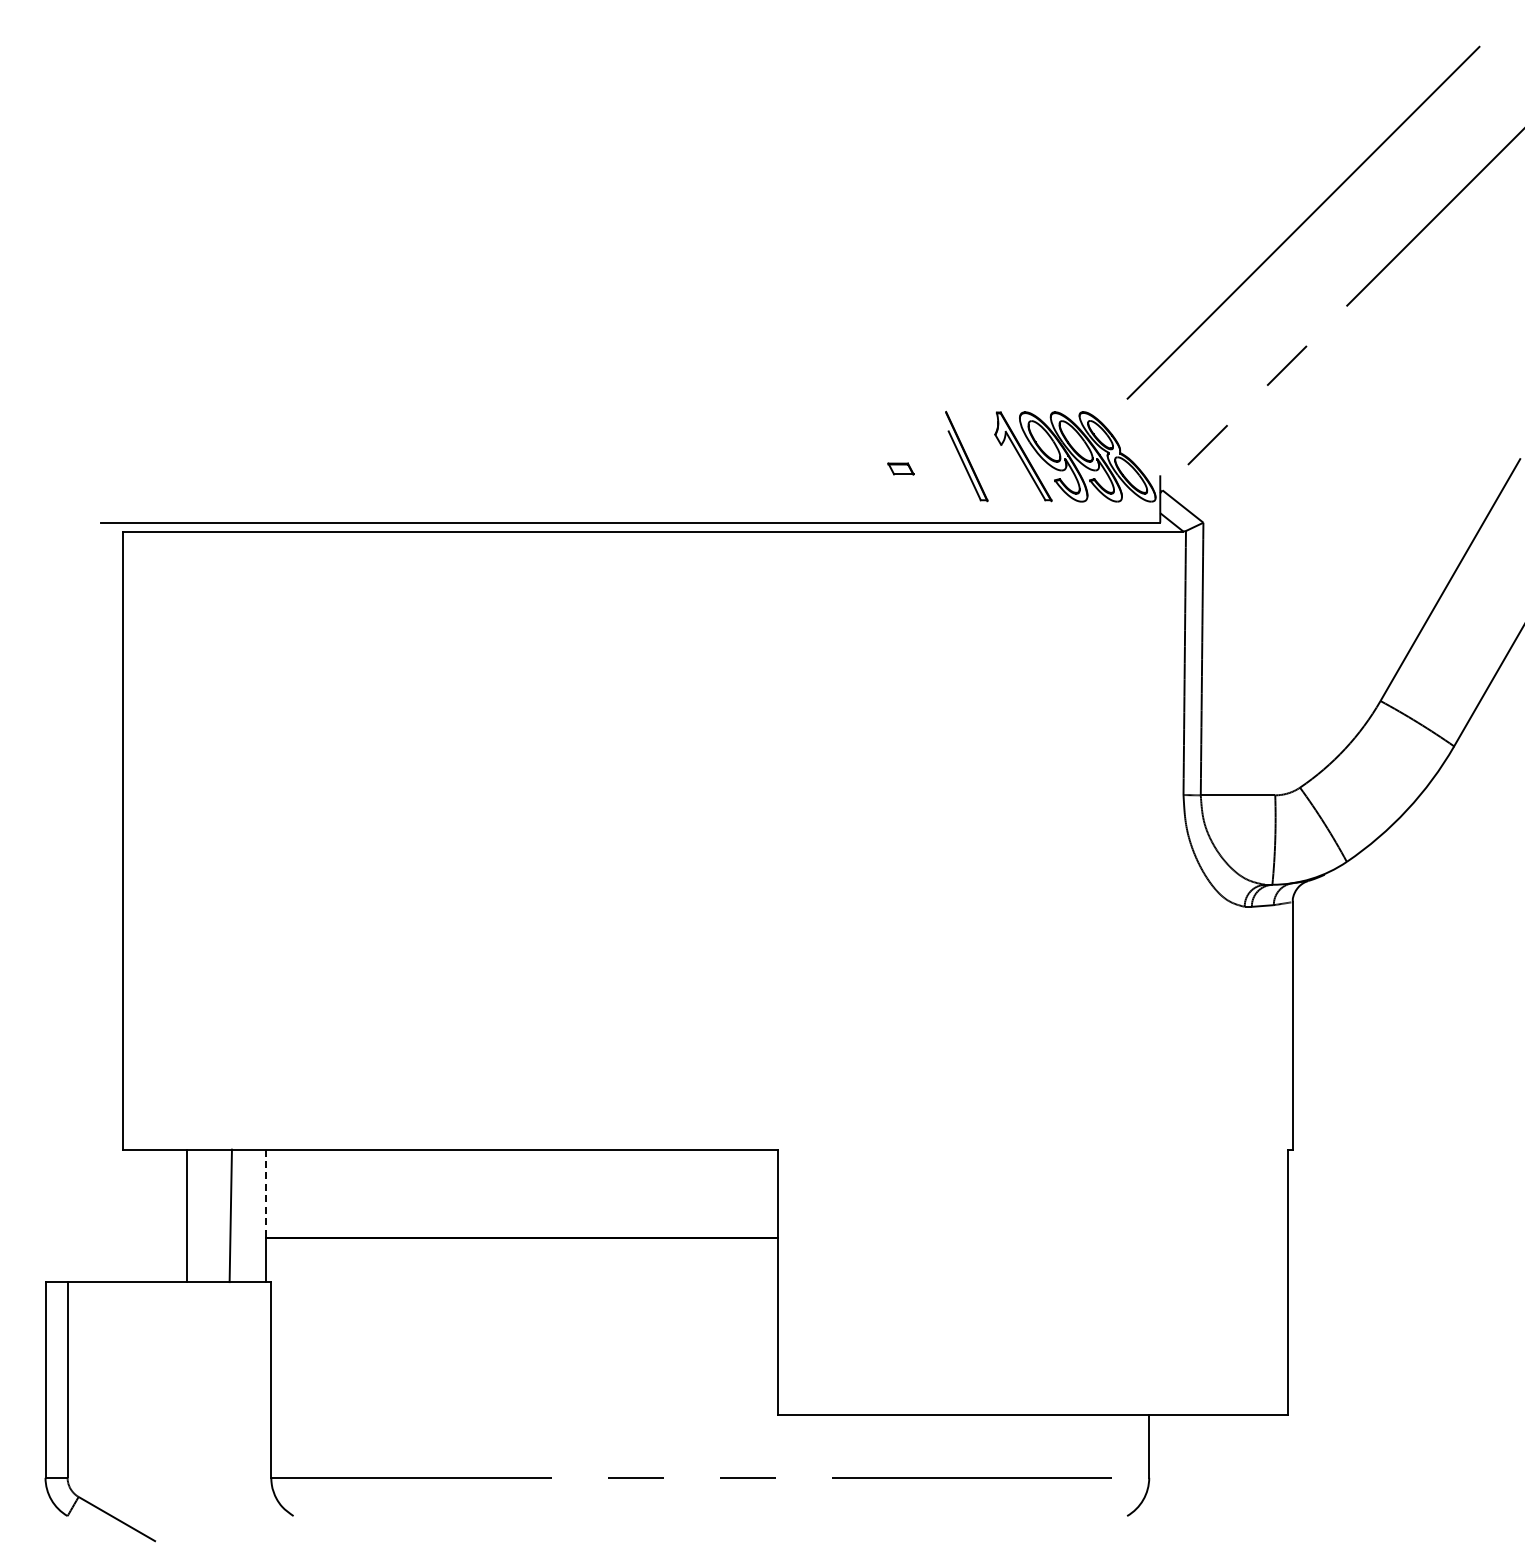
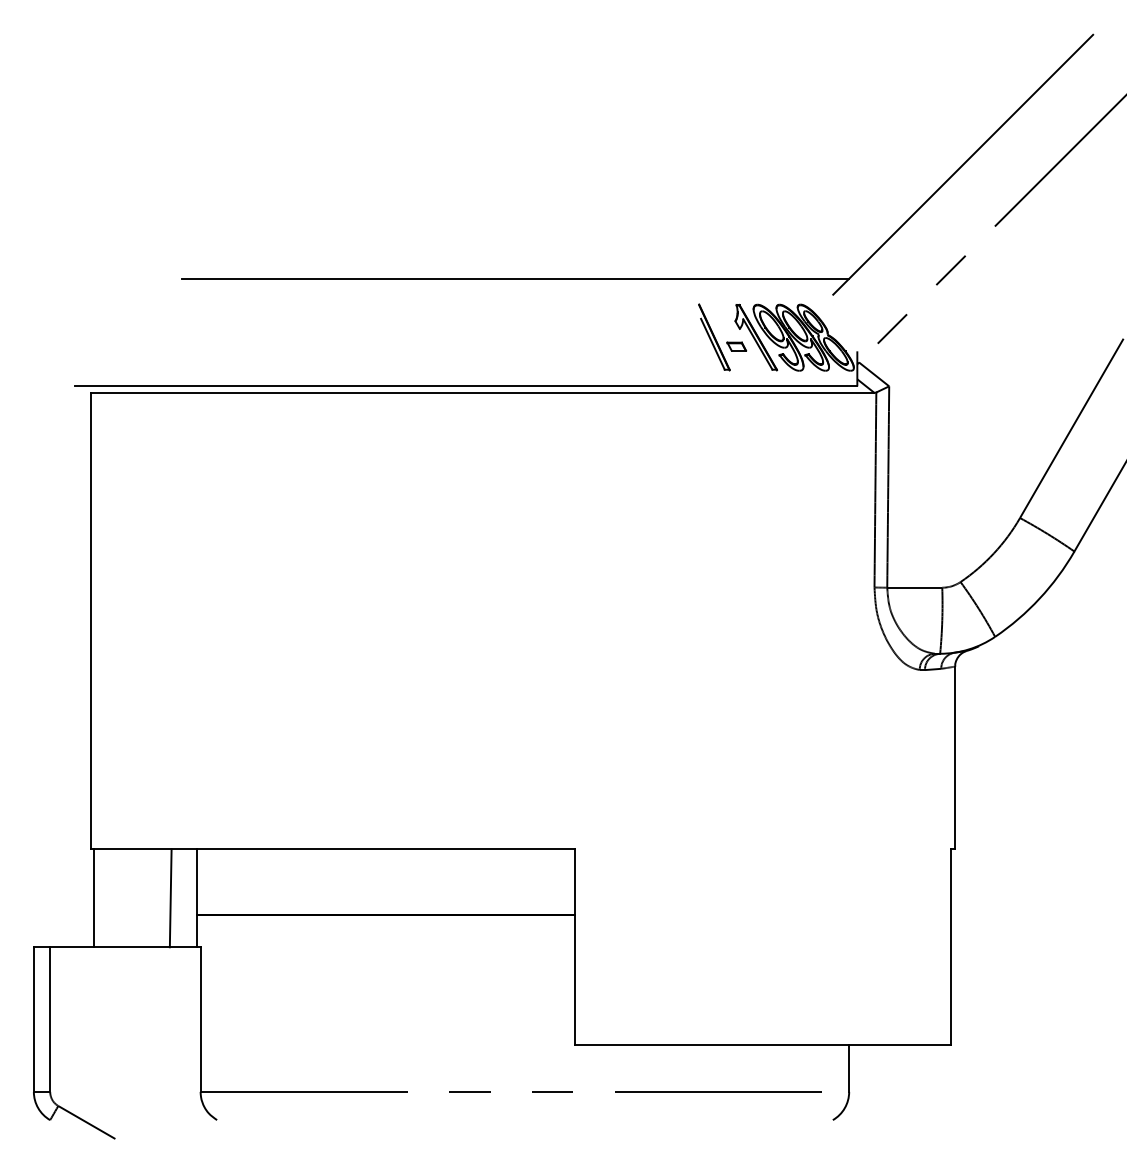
line: (697, 377) -> (515, 279), added
part: (900, 468) -> (736, 346), moved
line: (266, 1194) -> (197, 882), dashed -> solid
line: (187, 1215) -> (94, 898), moved

